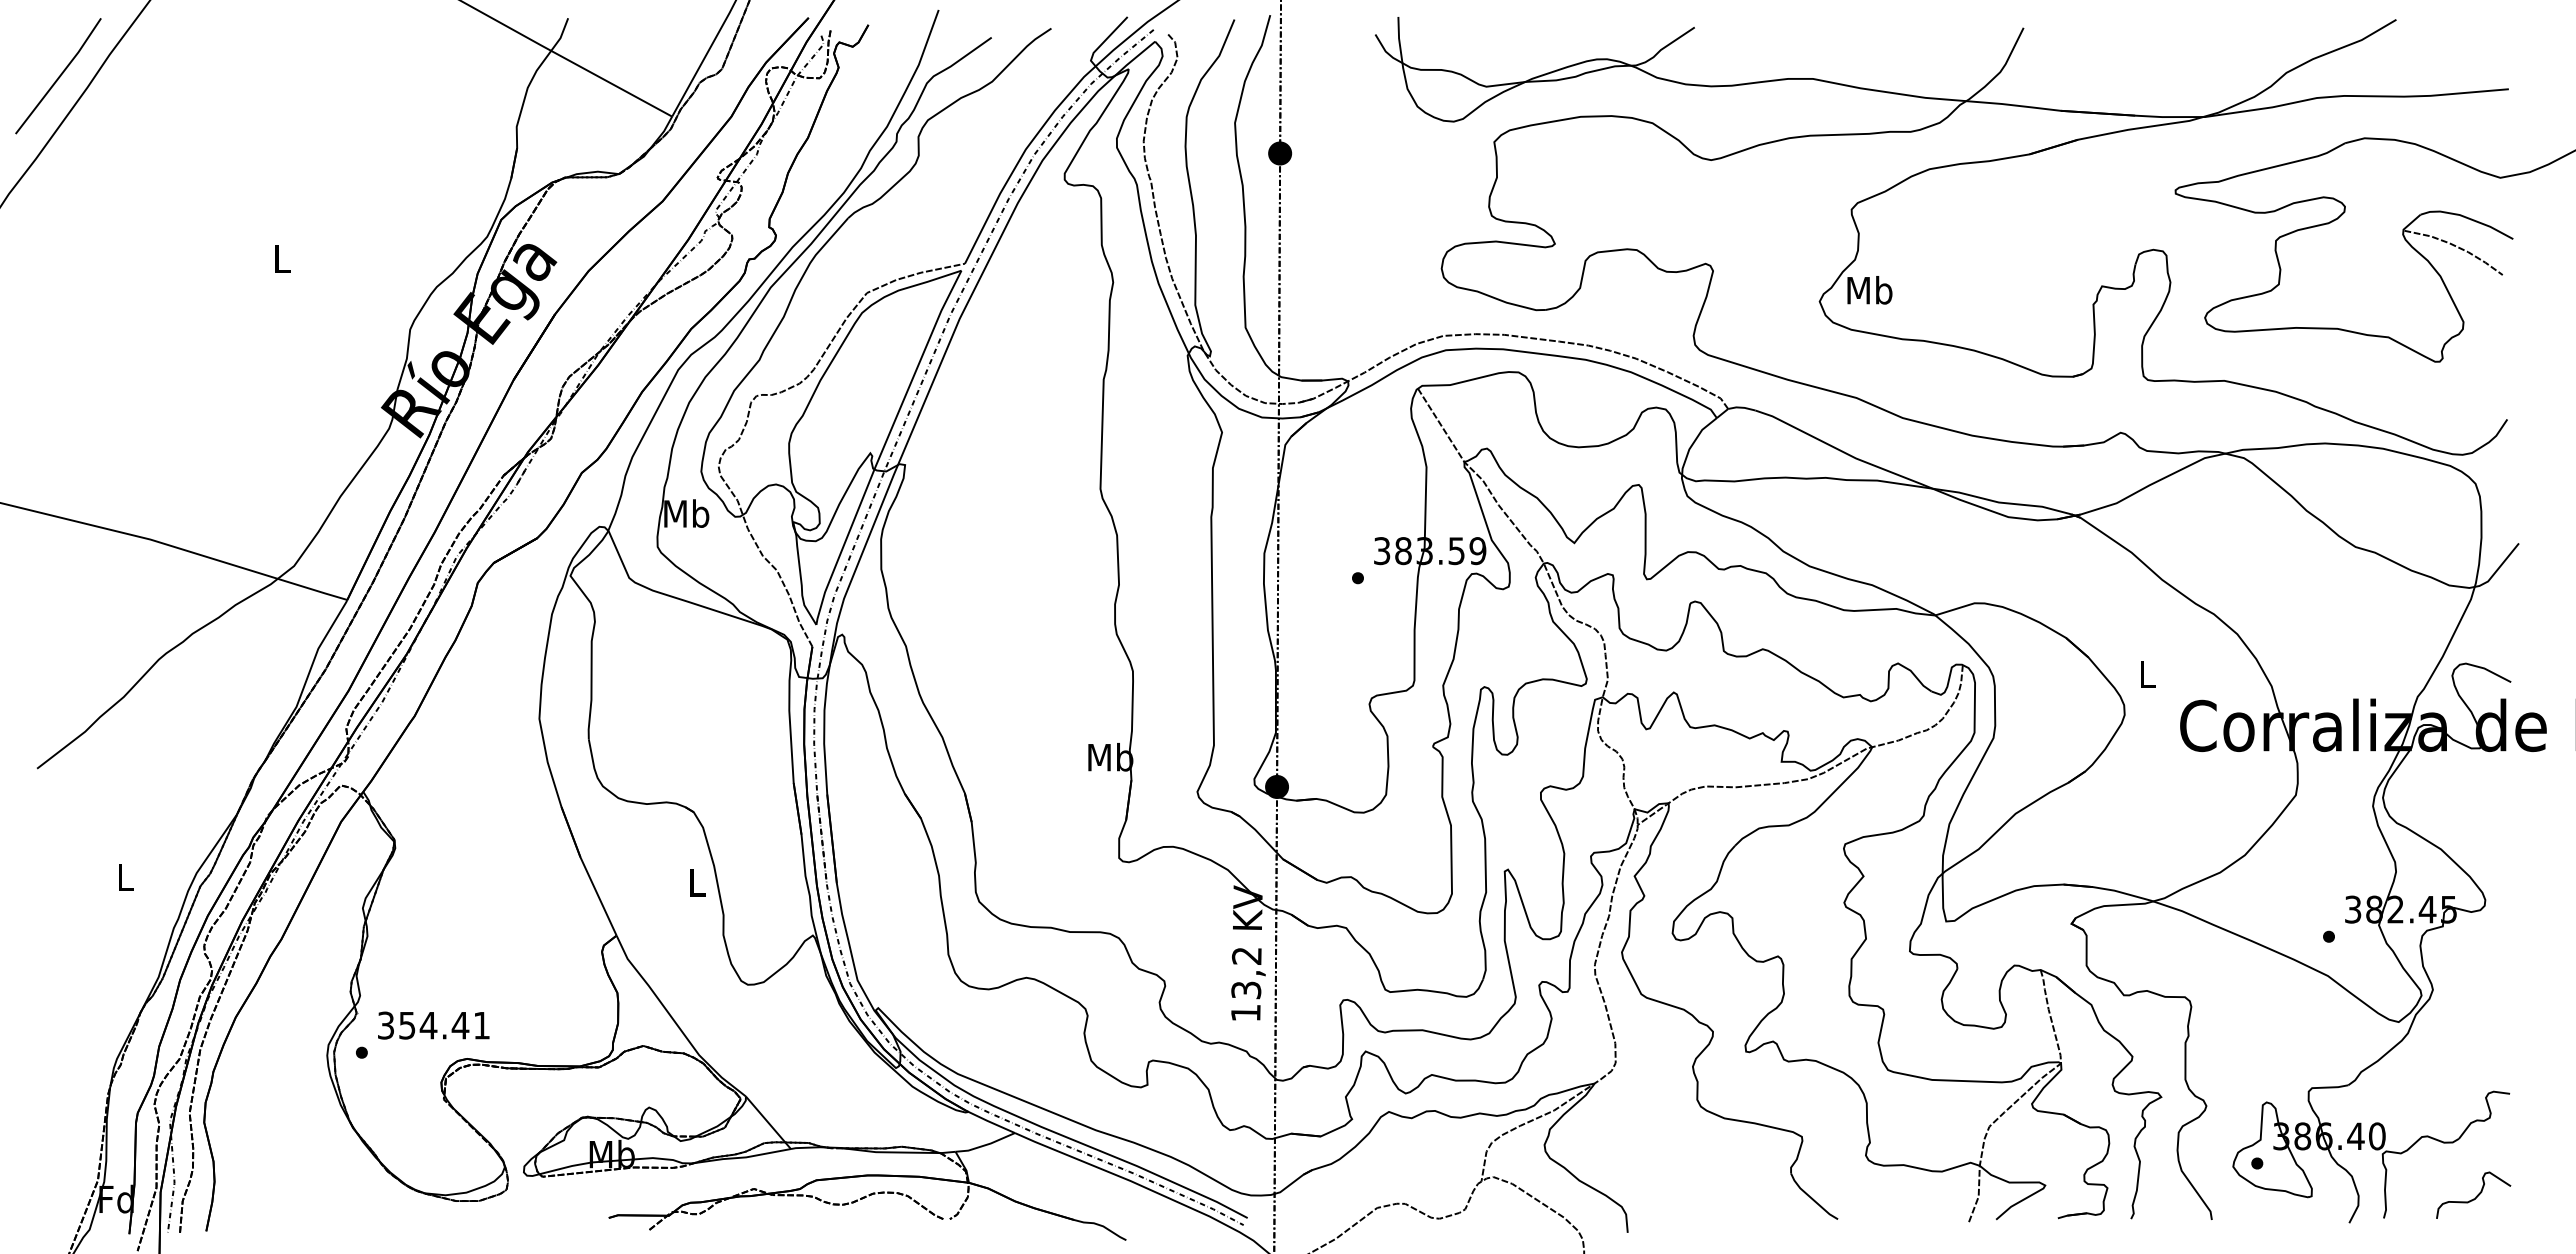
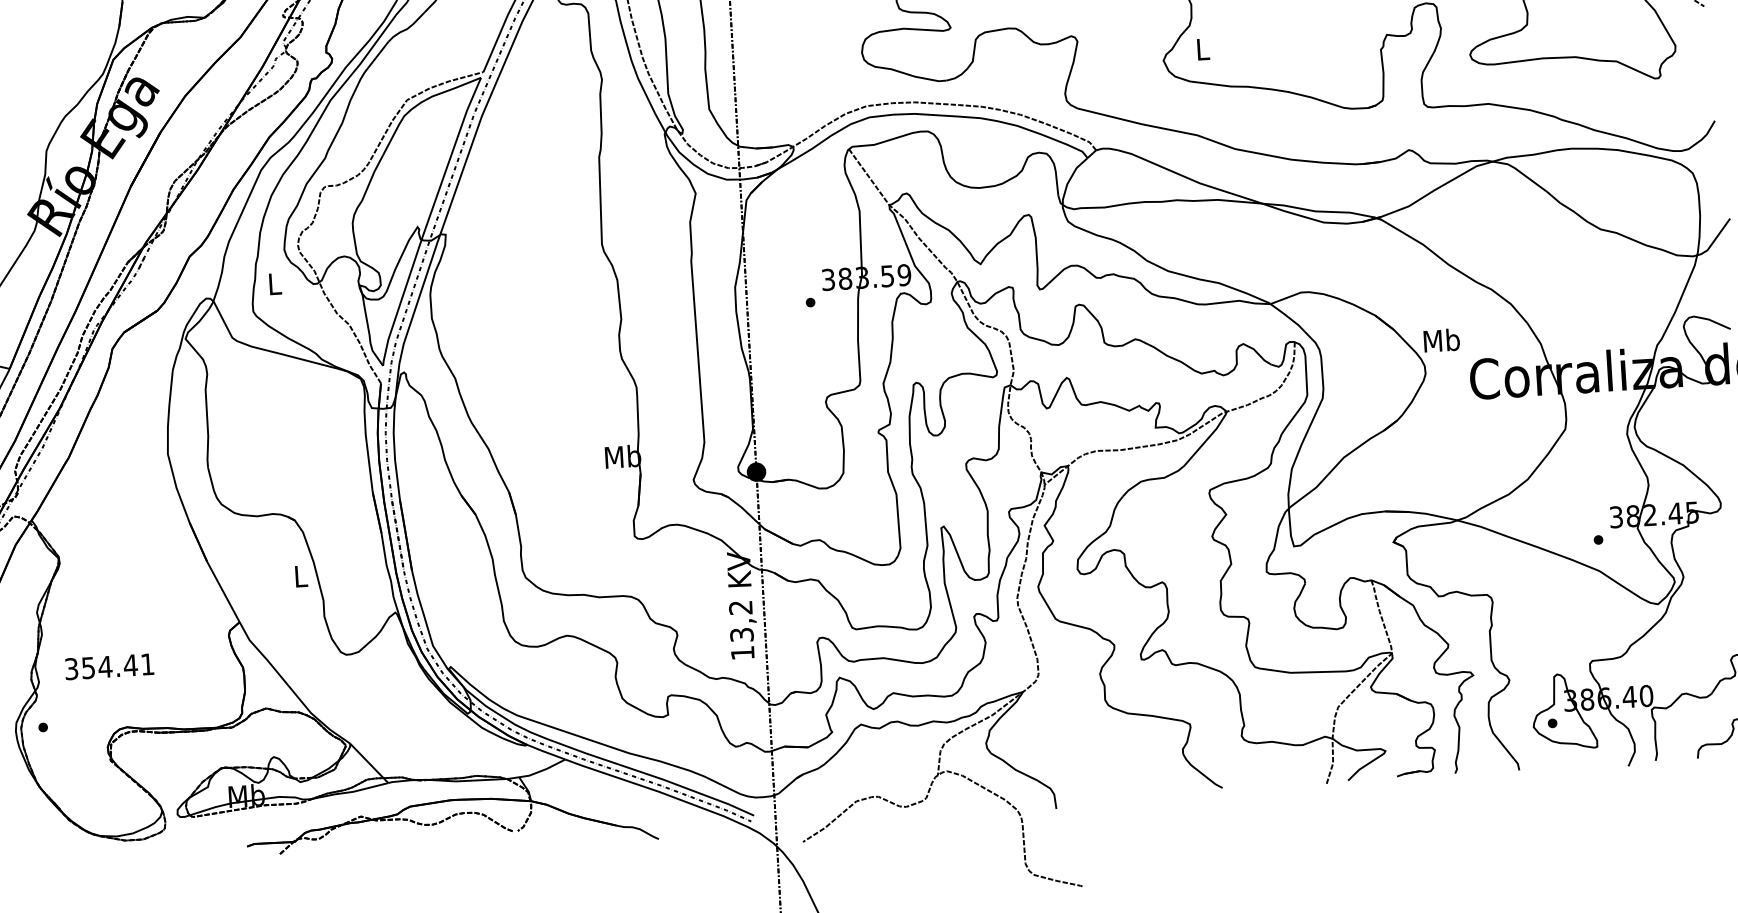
text: (1869, 290) -> (1202, 49), Mb -> L
text: (686, 513) -> (274, 283), Mb -> L
text: (2147, 673) -> (1441, 339), L -> Mb
text: (433, 1025) -> (109, 666), moved

